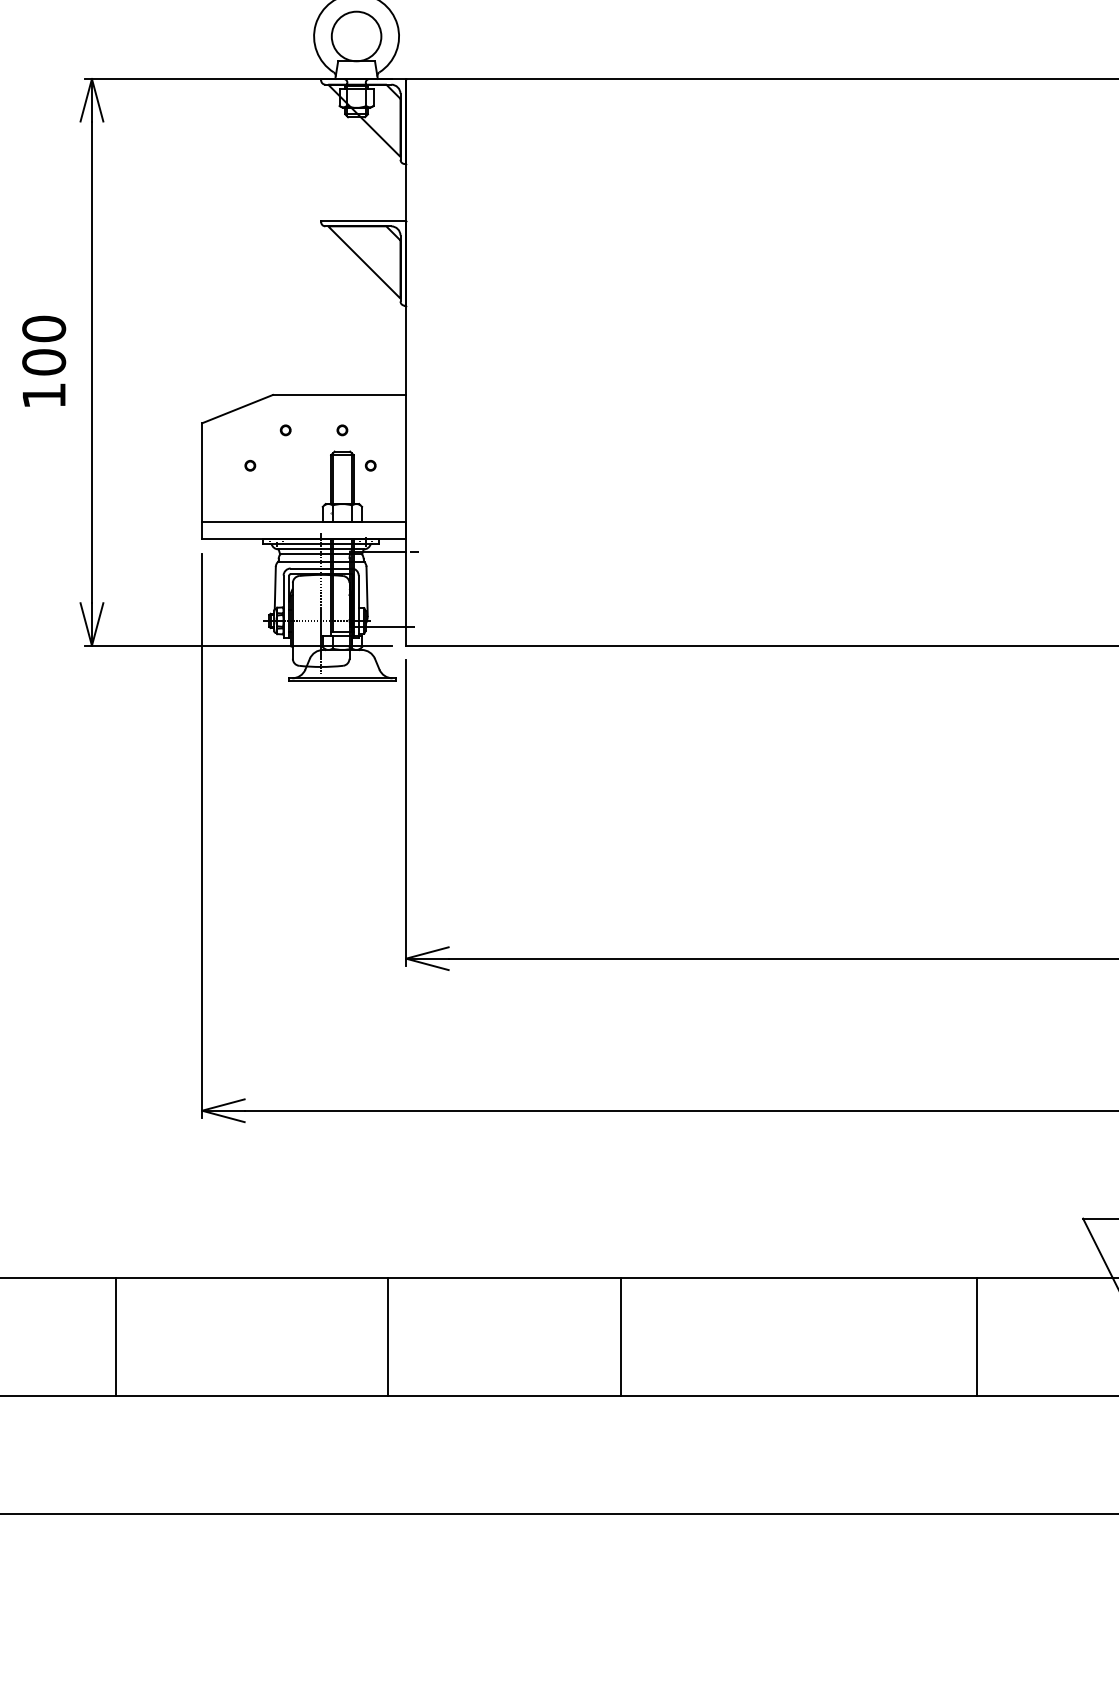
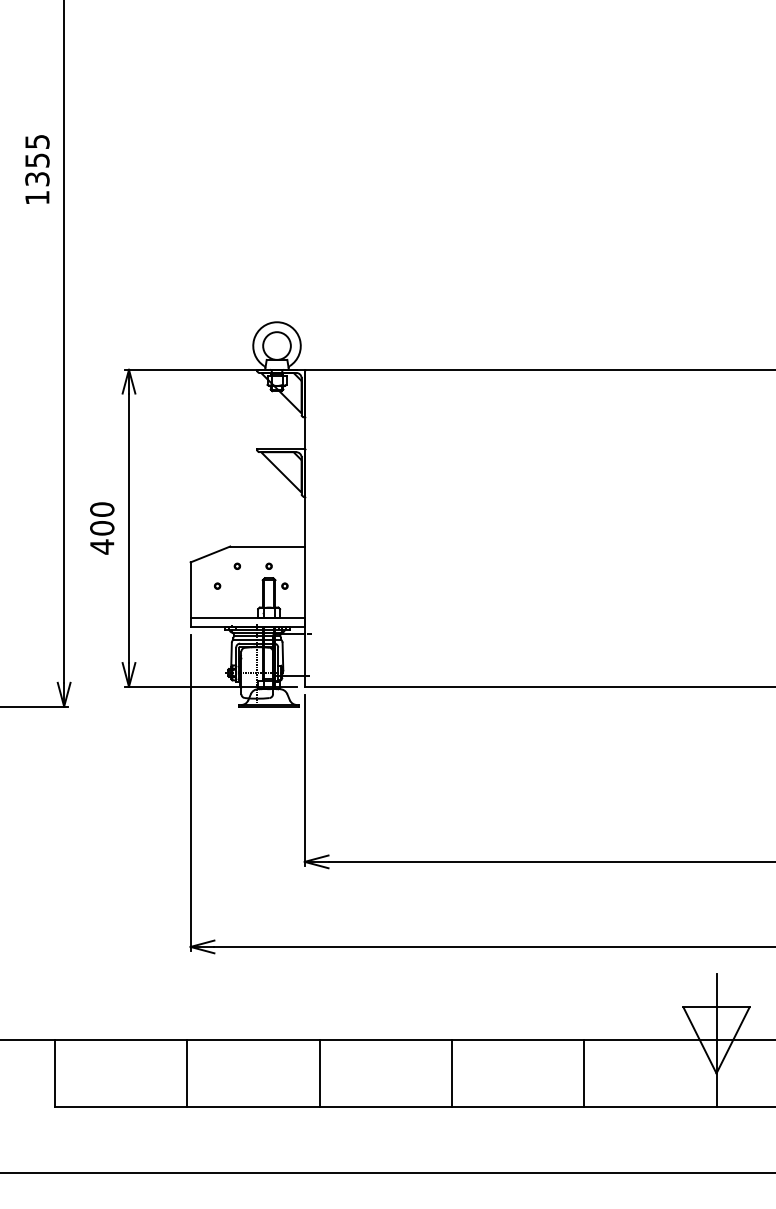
text: (44, 394) -> (102, 546), 100 -> 400
line: (116, 1336) -> (187, 1073), moved
line: (387, 1336) -> (319, 1073), moved
line: (620, 1336) -> (451, 1073), moved
line: (977, 1336) -> (584, 1073), moved

